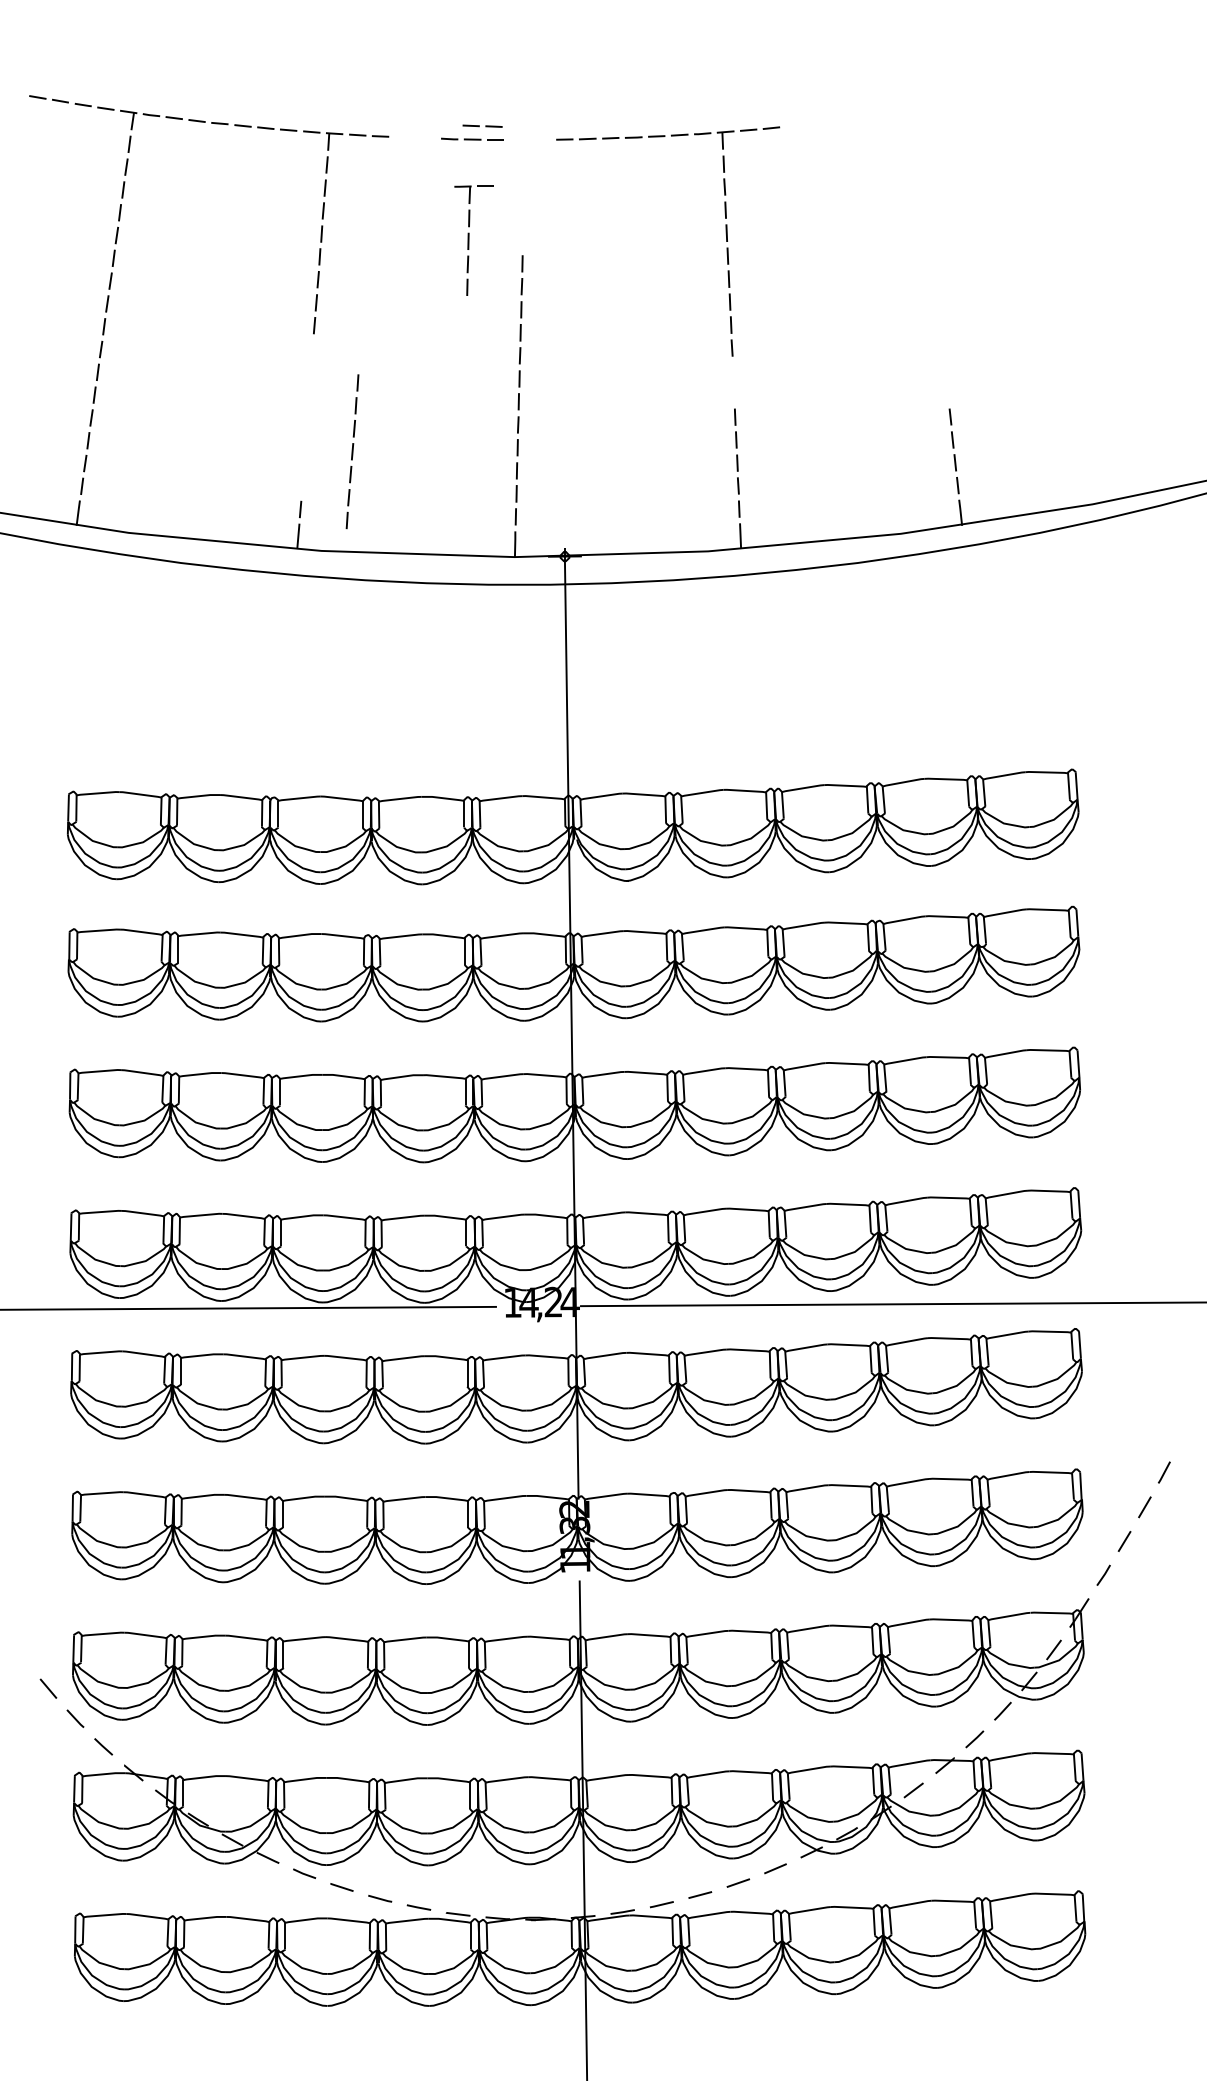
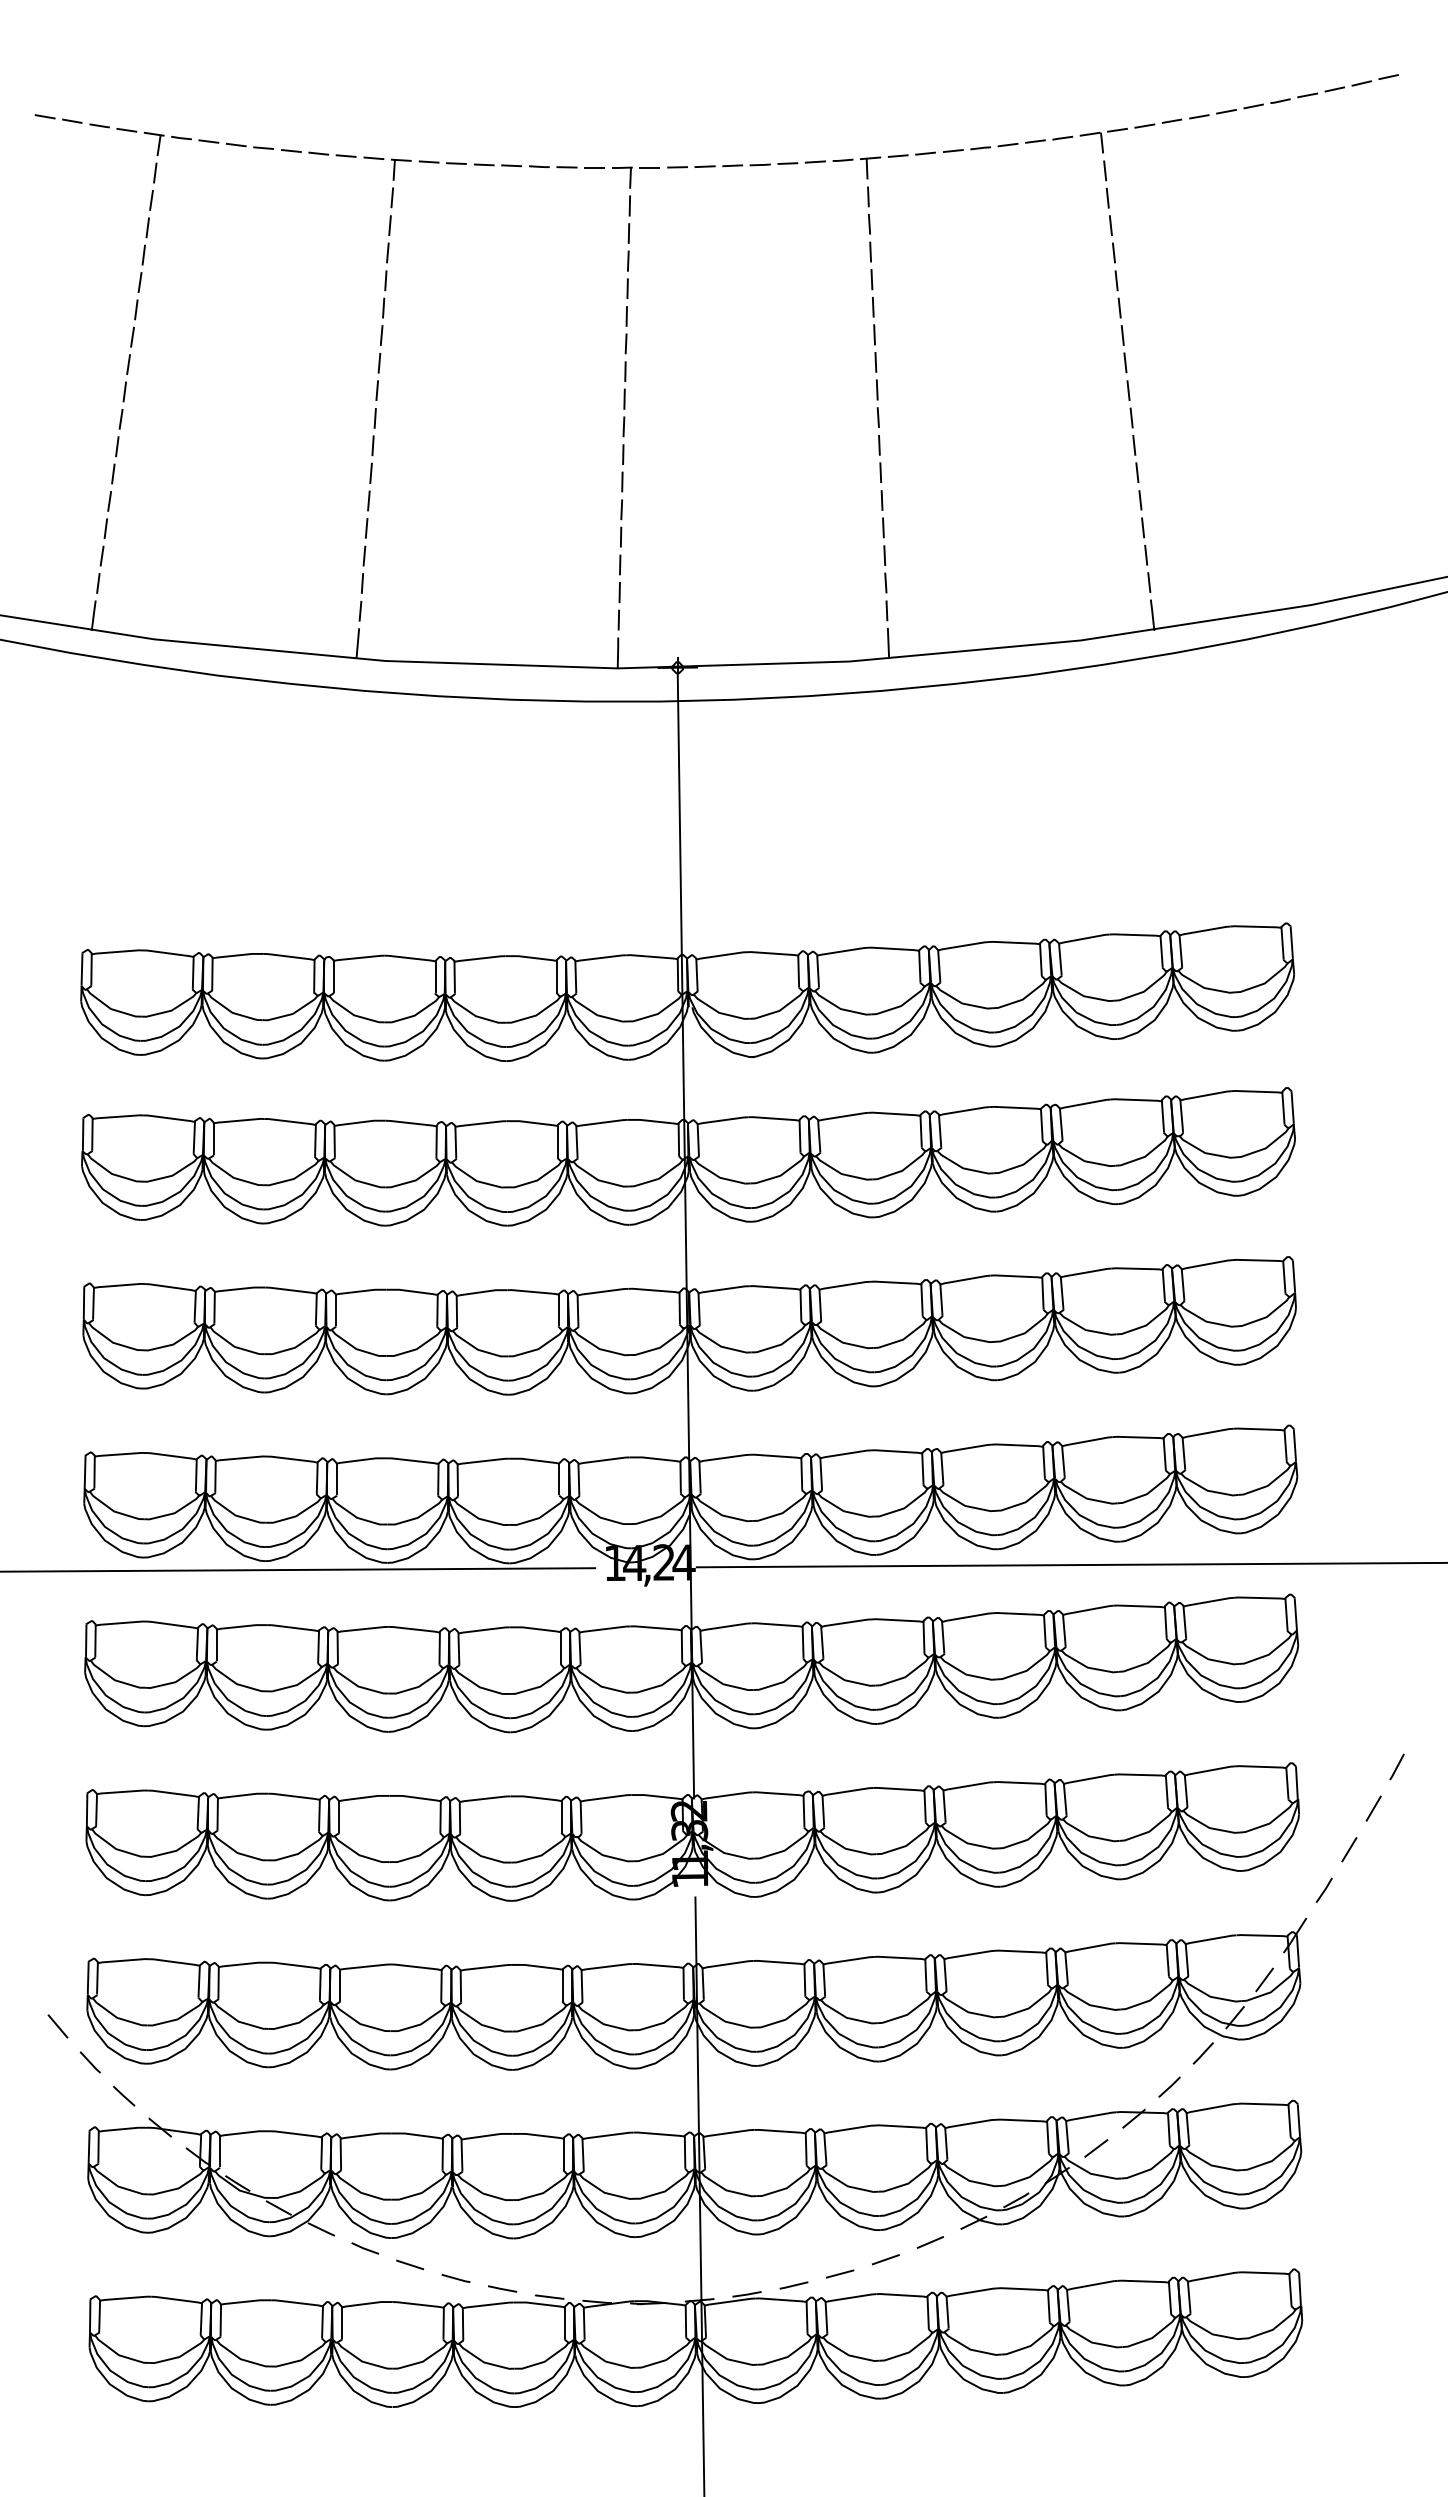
line: (479, 126) -> (494, 165), moved
part: (932, 238) -> (1118, 286), added
part: (473, 240) -> (635, 232), moved
line: (733, 379) -> (880, 455), added
part: (352, 451) -> (368, 500), moved

